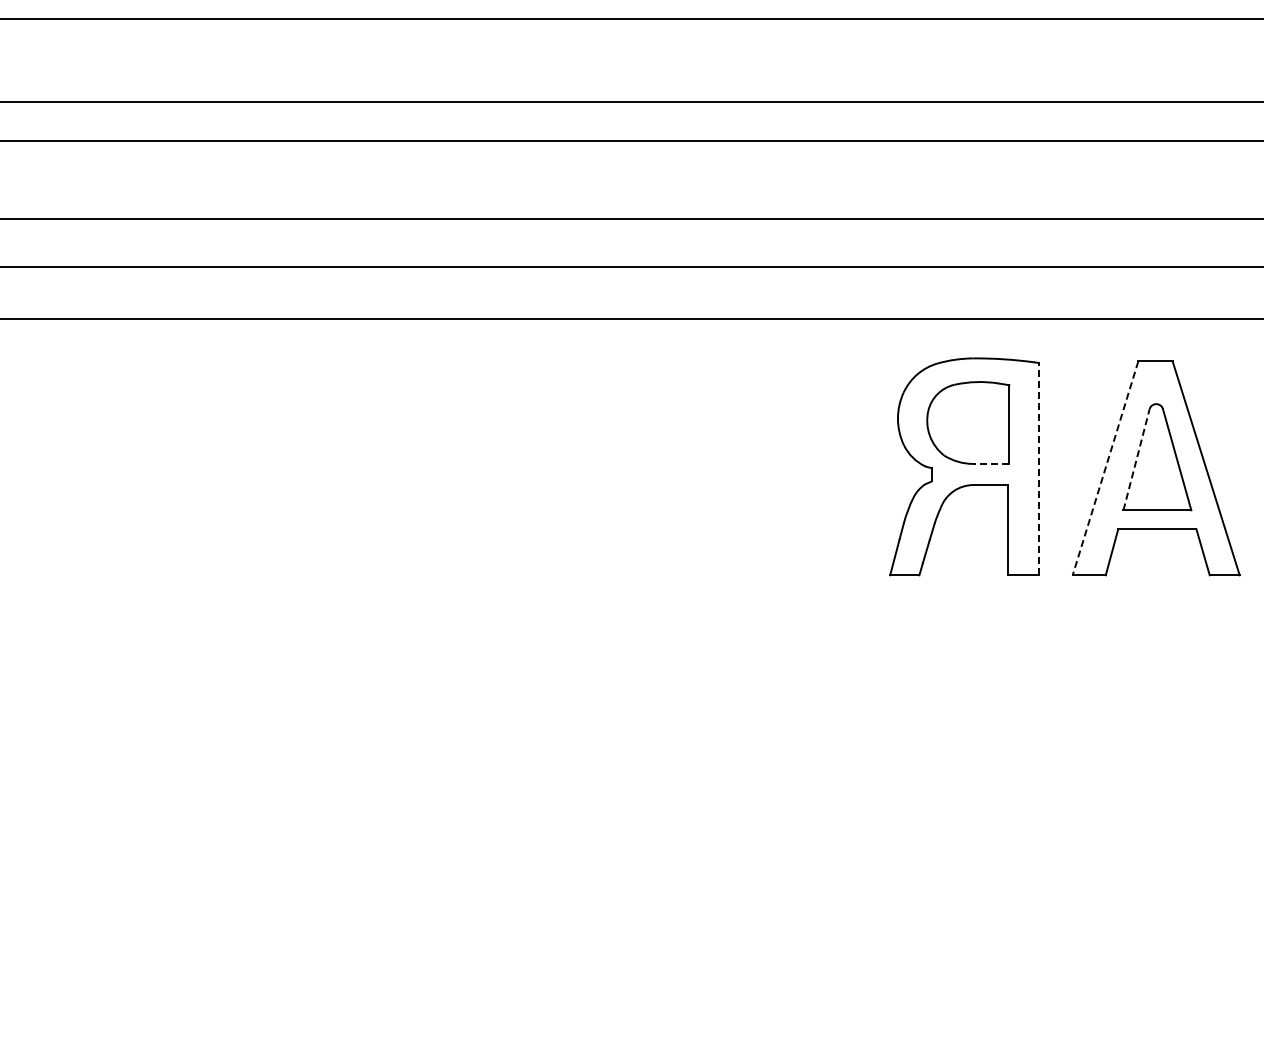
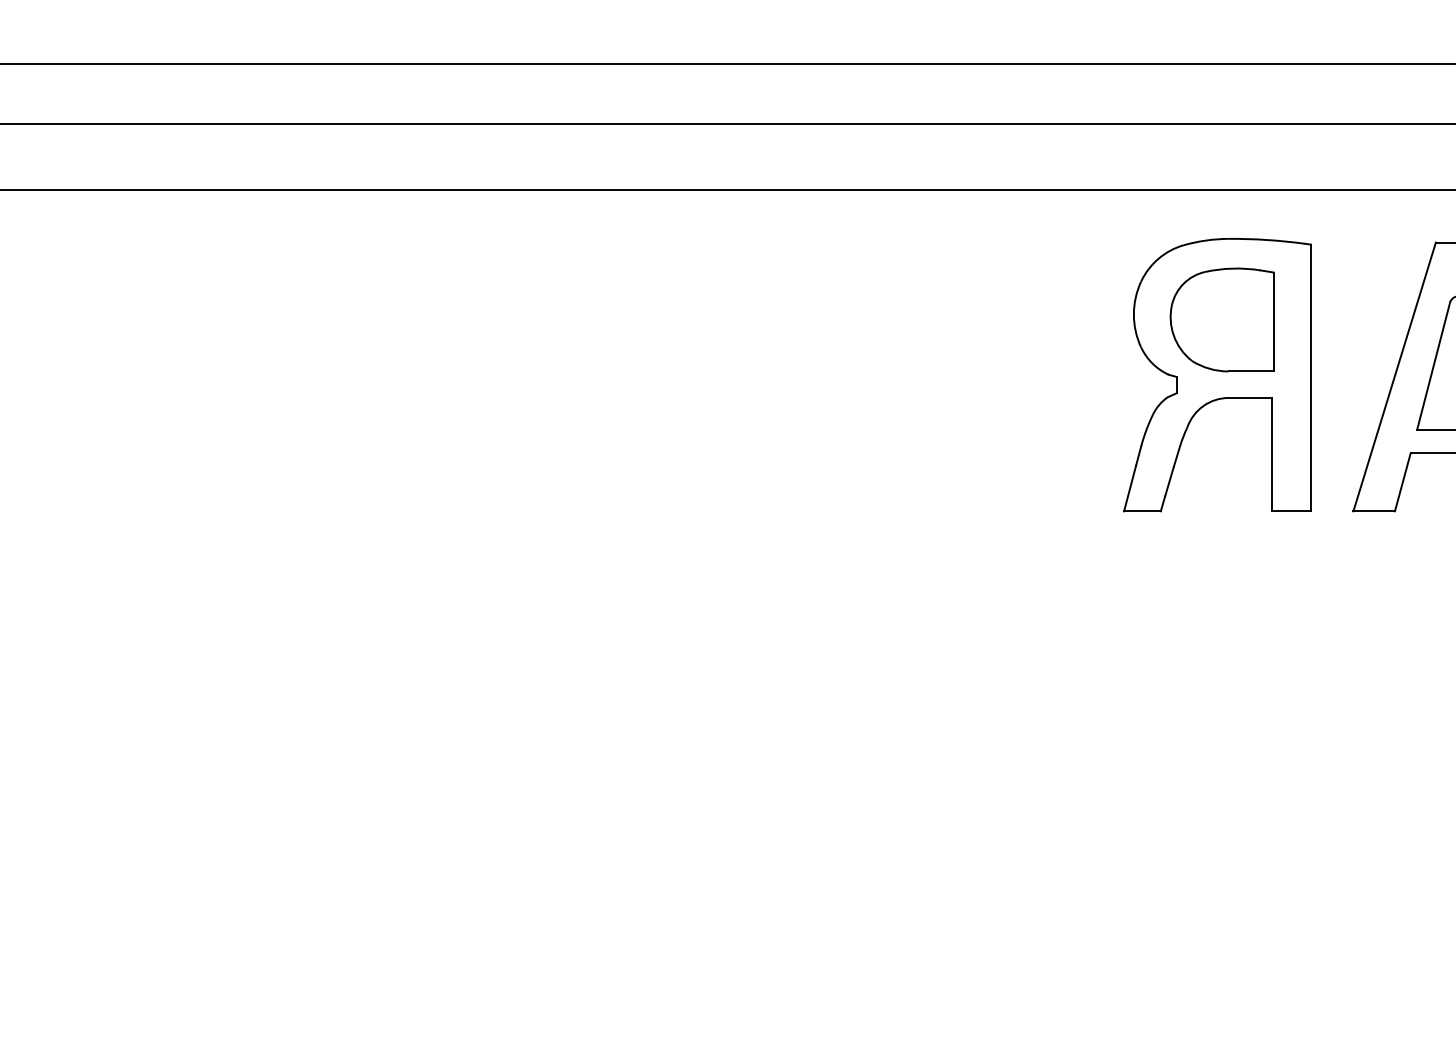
line: (1136, 459) -> (1433, 365), dashed -> solid
line: (991, 463) -> (1251, 370), dashed -> solid
line: (1038, 468) -> (1310, 377), dashed -> solid
line: (1105, 468) -> (1394, 377), dashed -> solid

